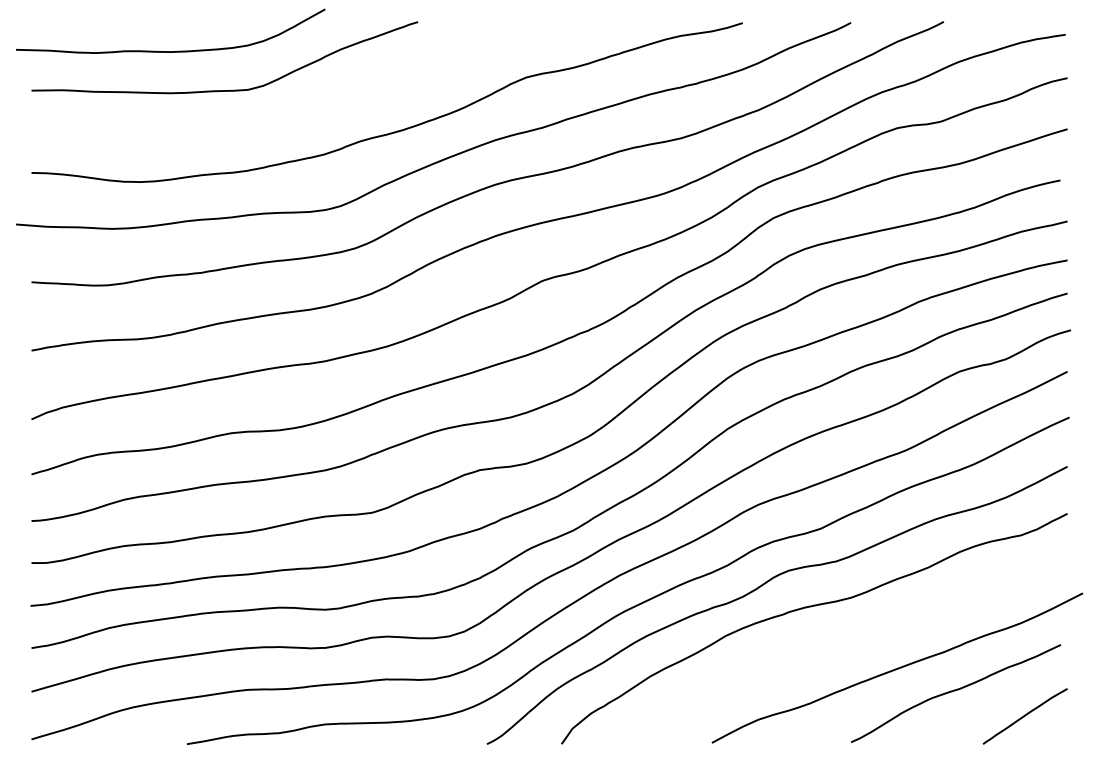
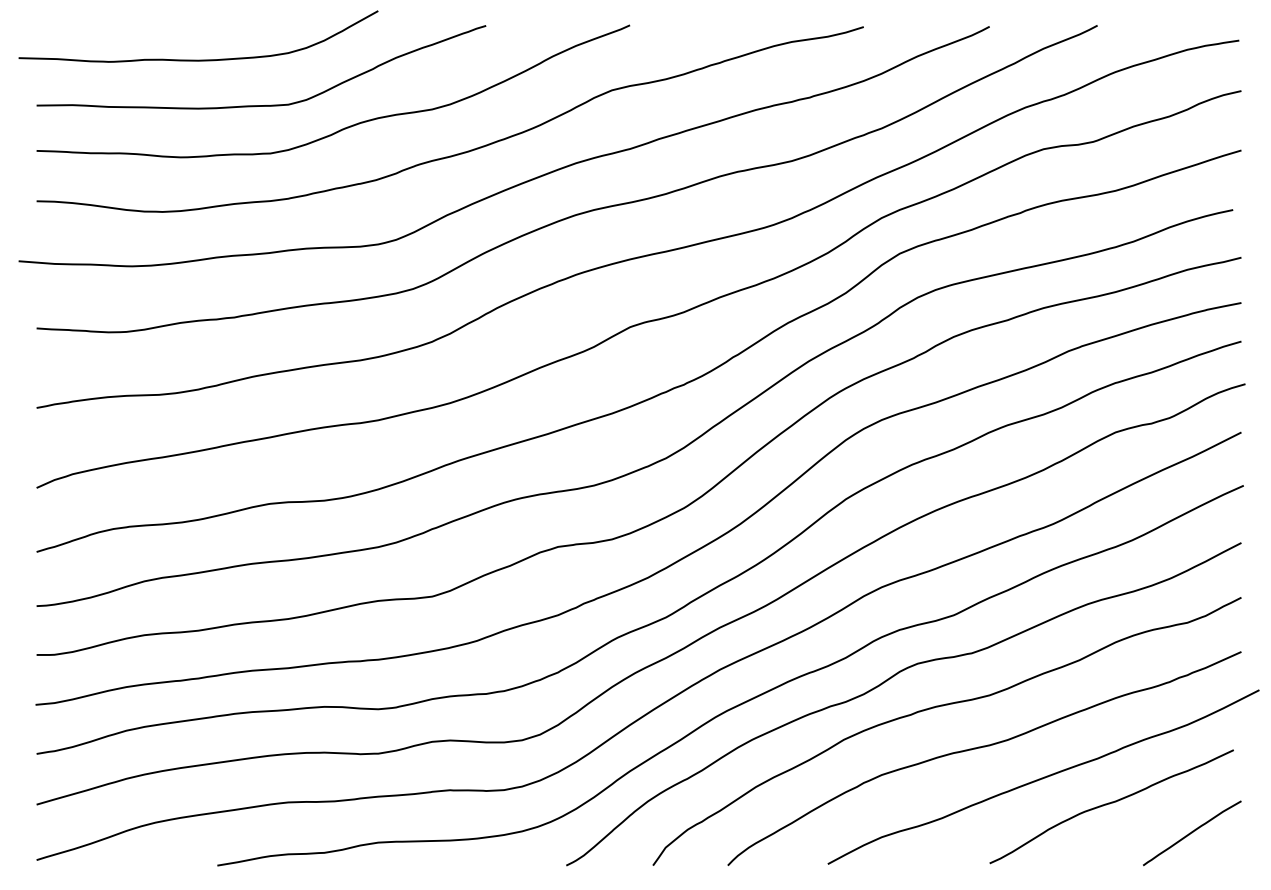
curve: (295, 109) -> (343, 127), added
curve: (844, 643) -> (982, 748), added

